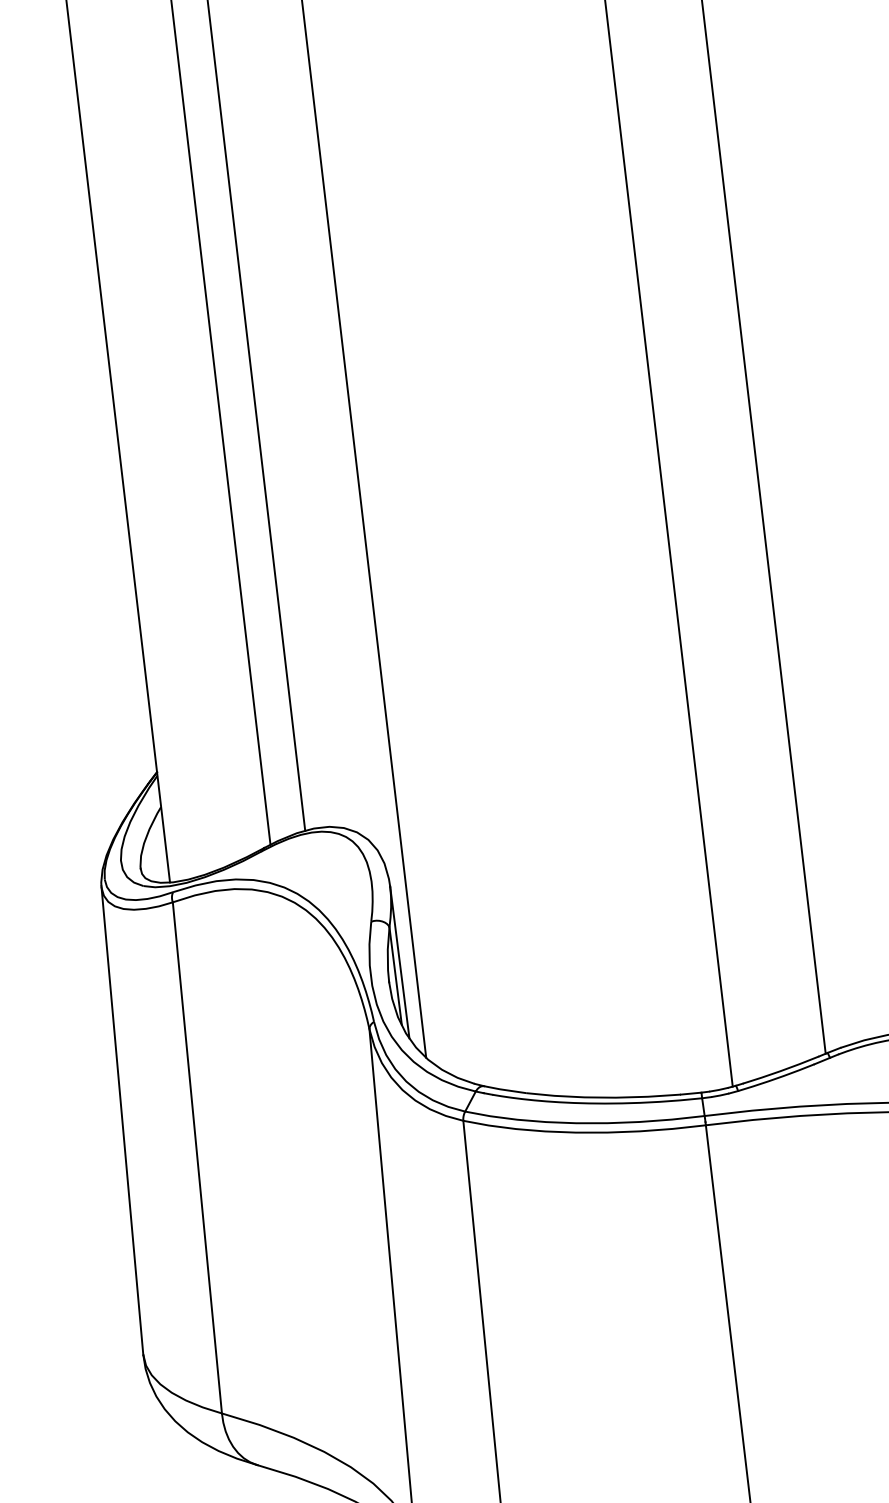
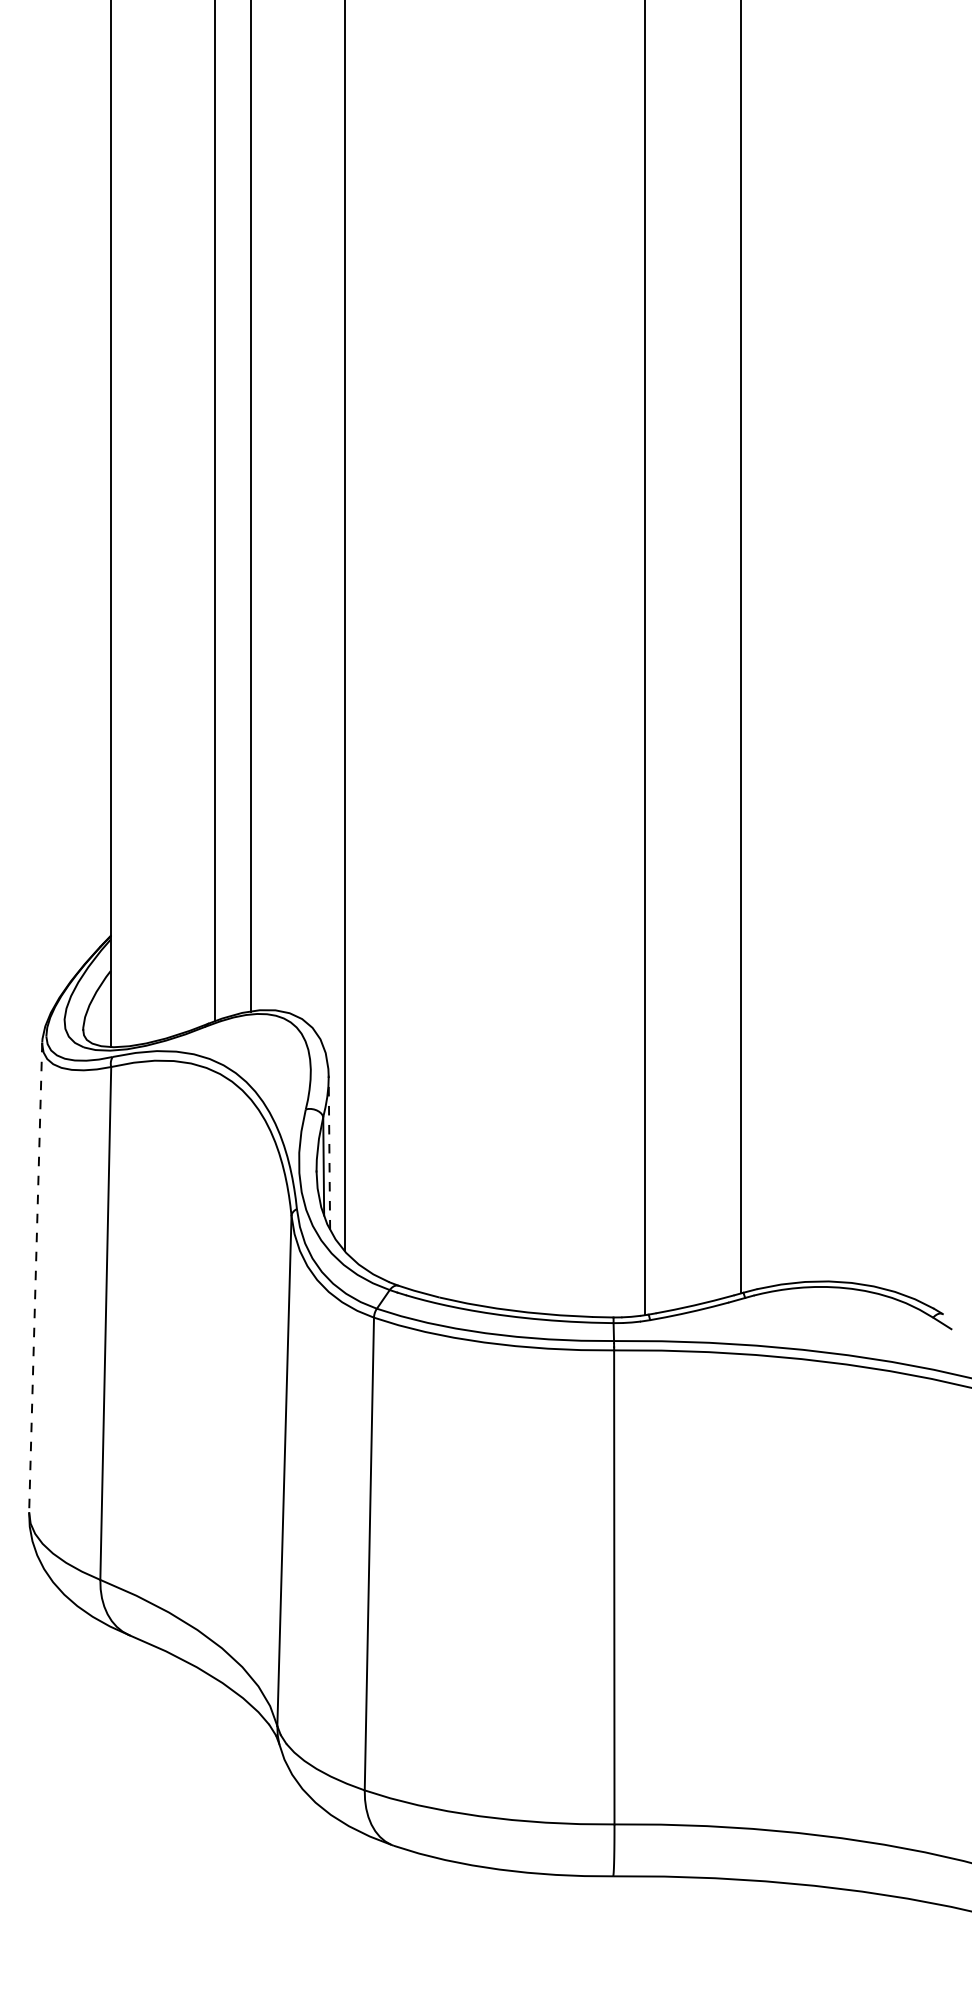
line: (399, 961) -> (329, 1152), solid -> dashed
line: (122, 1120) -> (35, 1277), solid -> dashed

